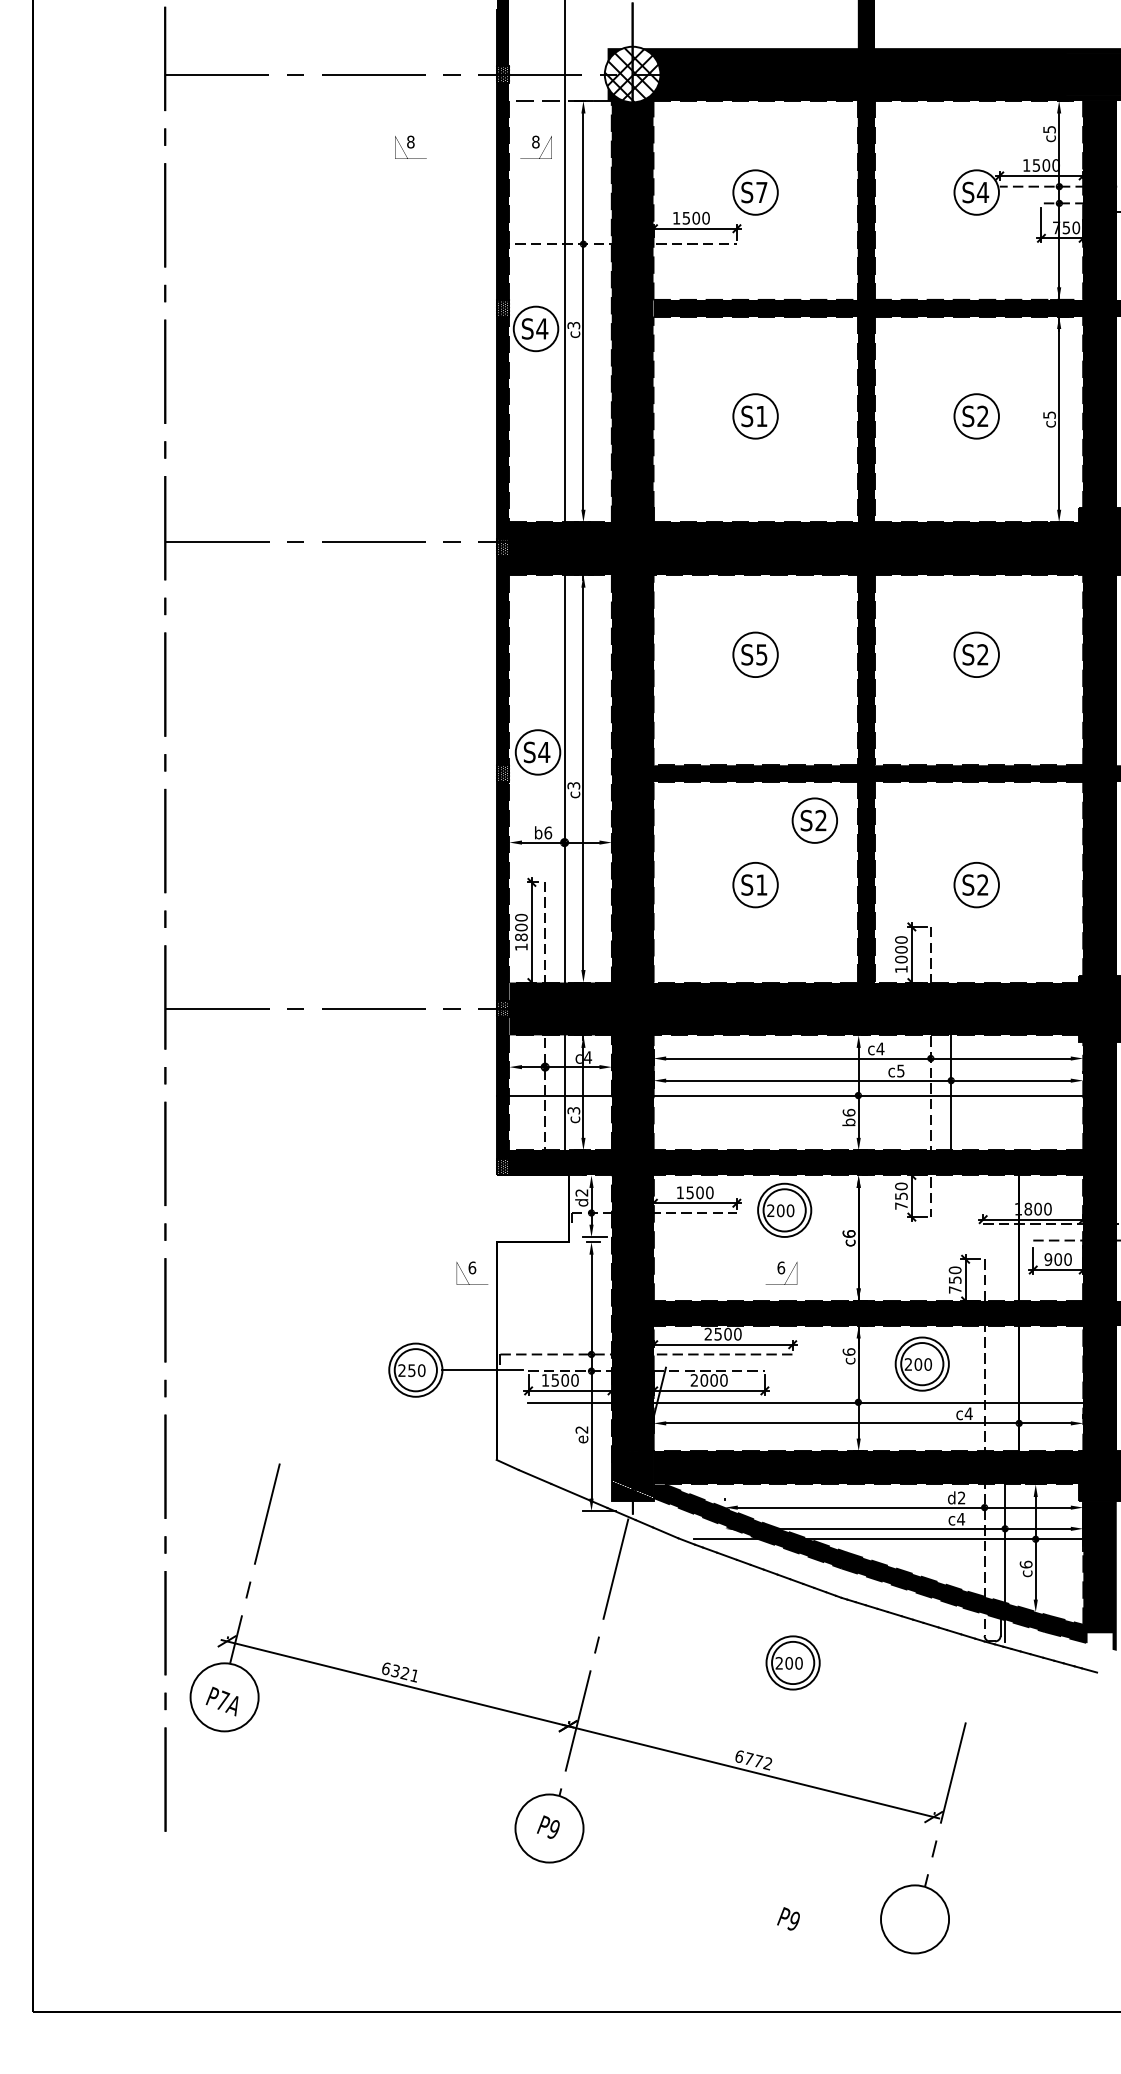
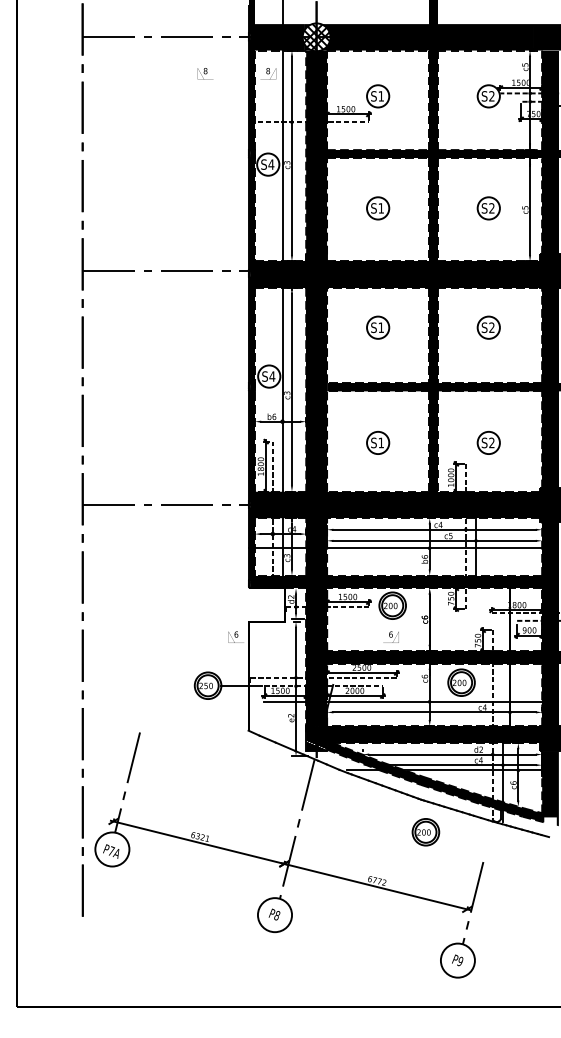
fill: (558, 74) -> (279, 37), added
text: (760, 192) -> (380, 96), S7 -> S1
text: (982, 192) -> (491, 96), S4 -> S2
text: (760, 654) -> (380, 327), S5 -> S1
part: (814, 820) -> (407, 410), removed
part: (792, 1663) -> (425, 832), moved
text: (554, 1829) -> (277, 915), P9 -> P8
text: (788, 1919) -> (457, 960), moved

